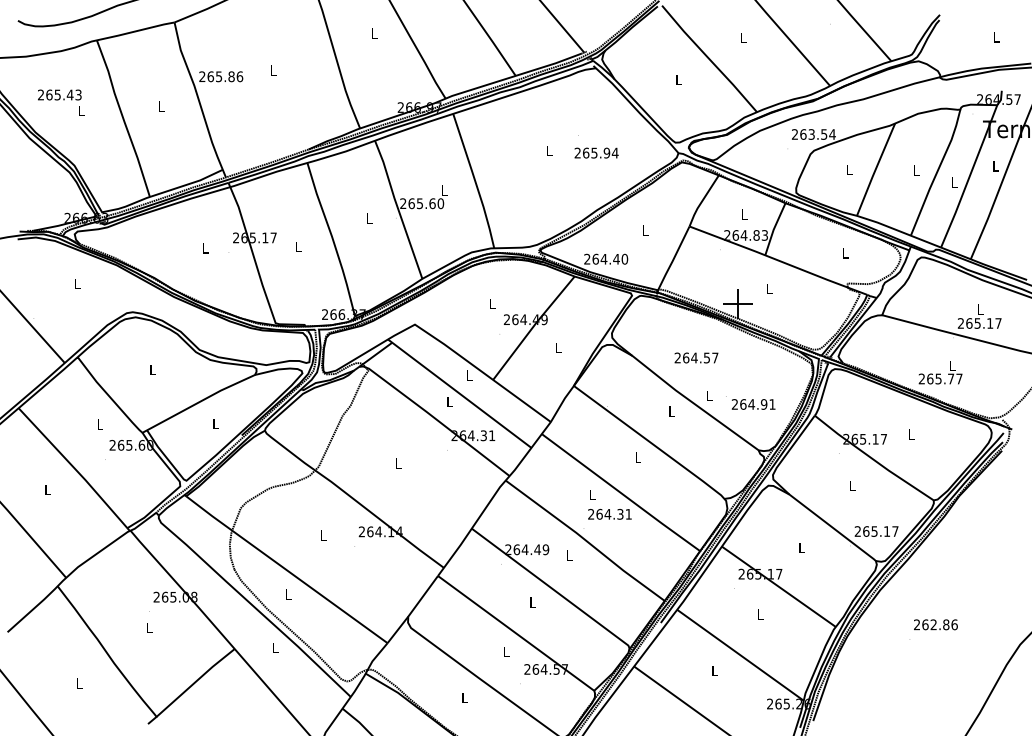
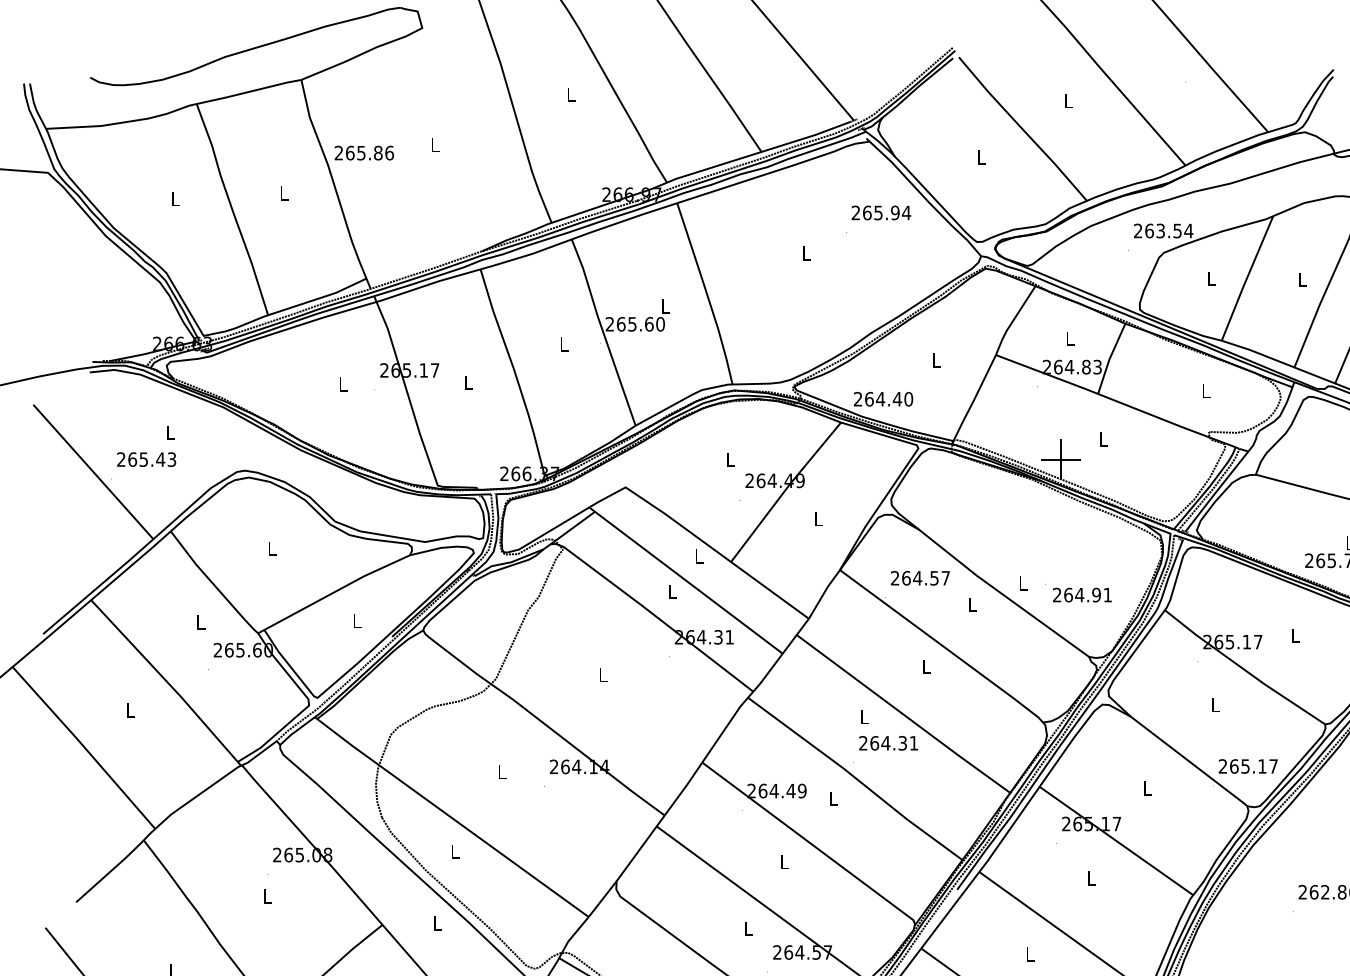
text: (59, 94) -> (146, 458), moved
text: (596, 152) -> (881, 212), moved
text: (696, 357) -> (920, 577), moved

